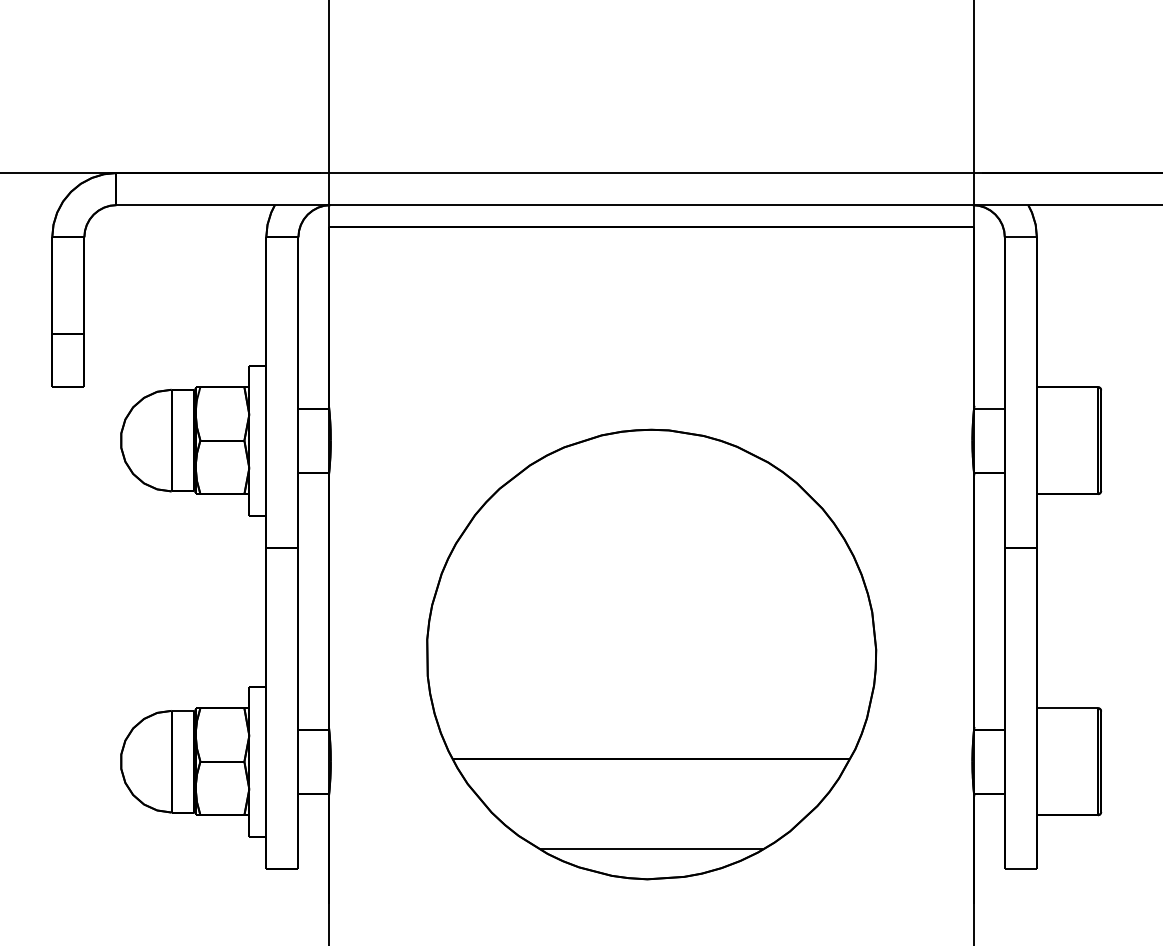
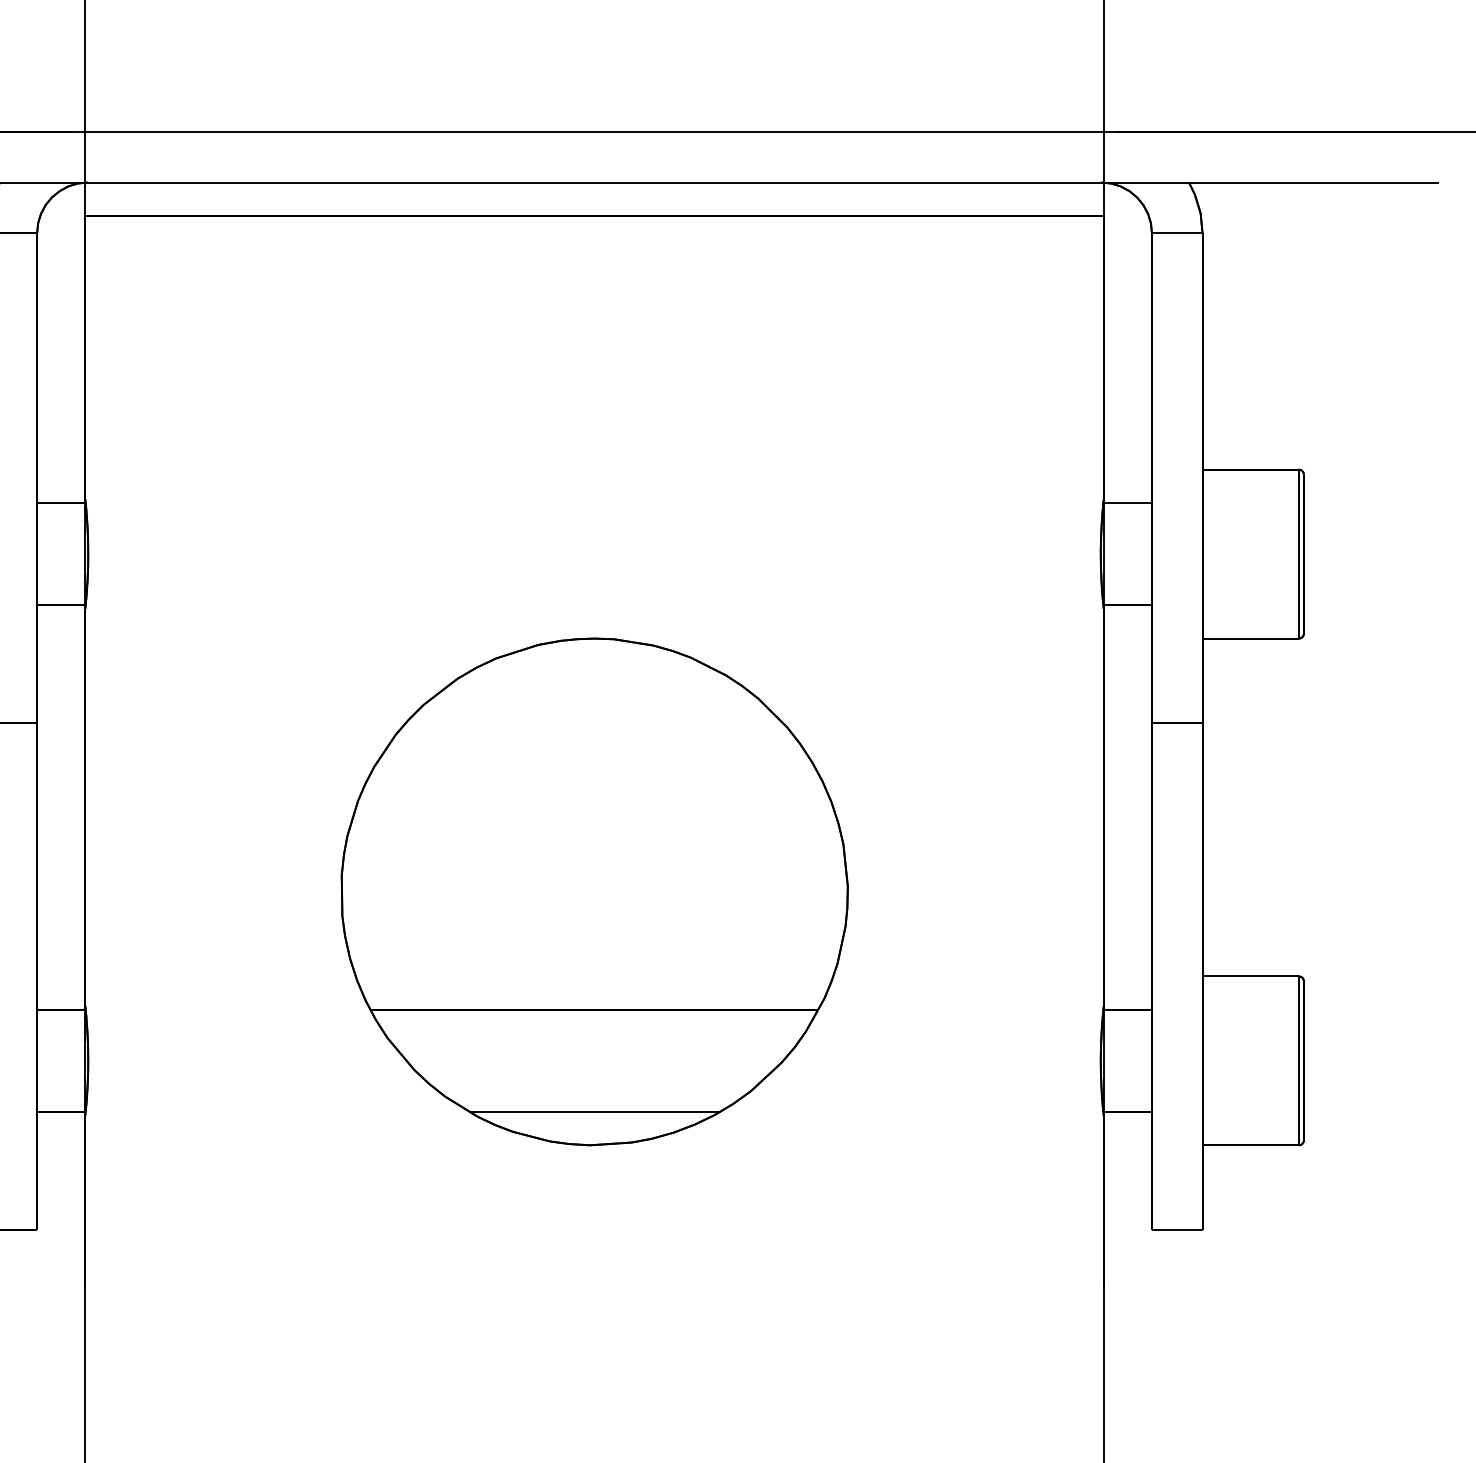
part: (651, 654) -> (594, 891), size x0.71

